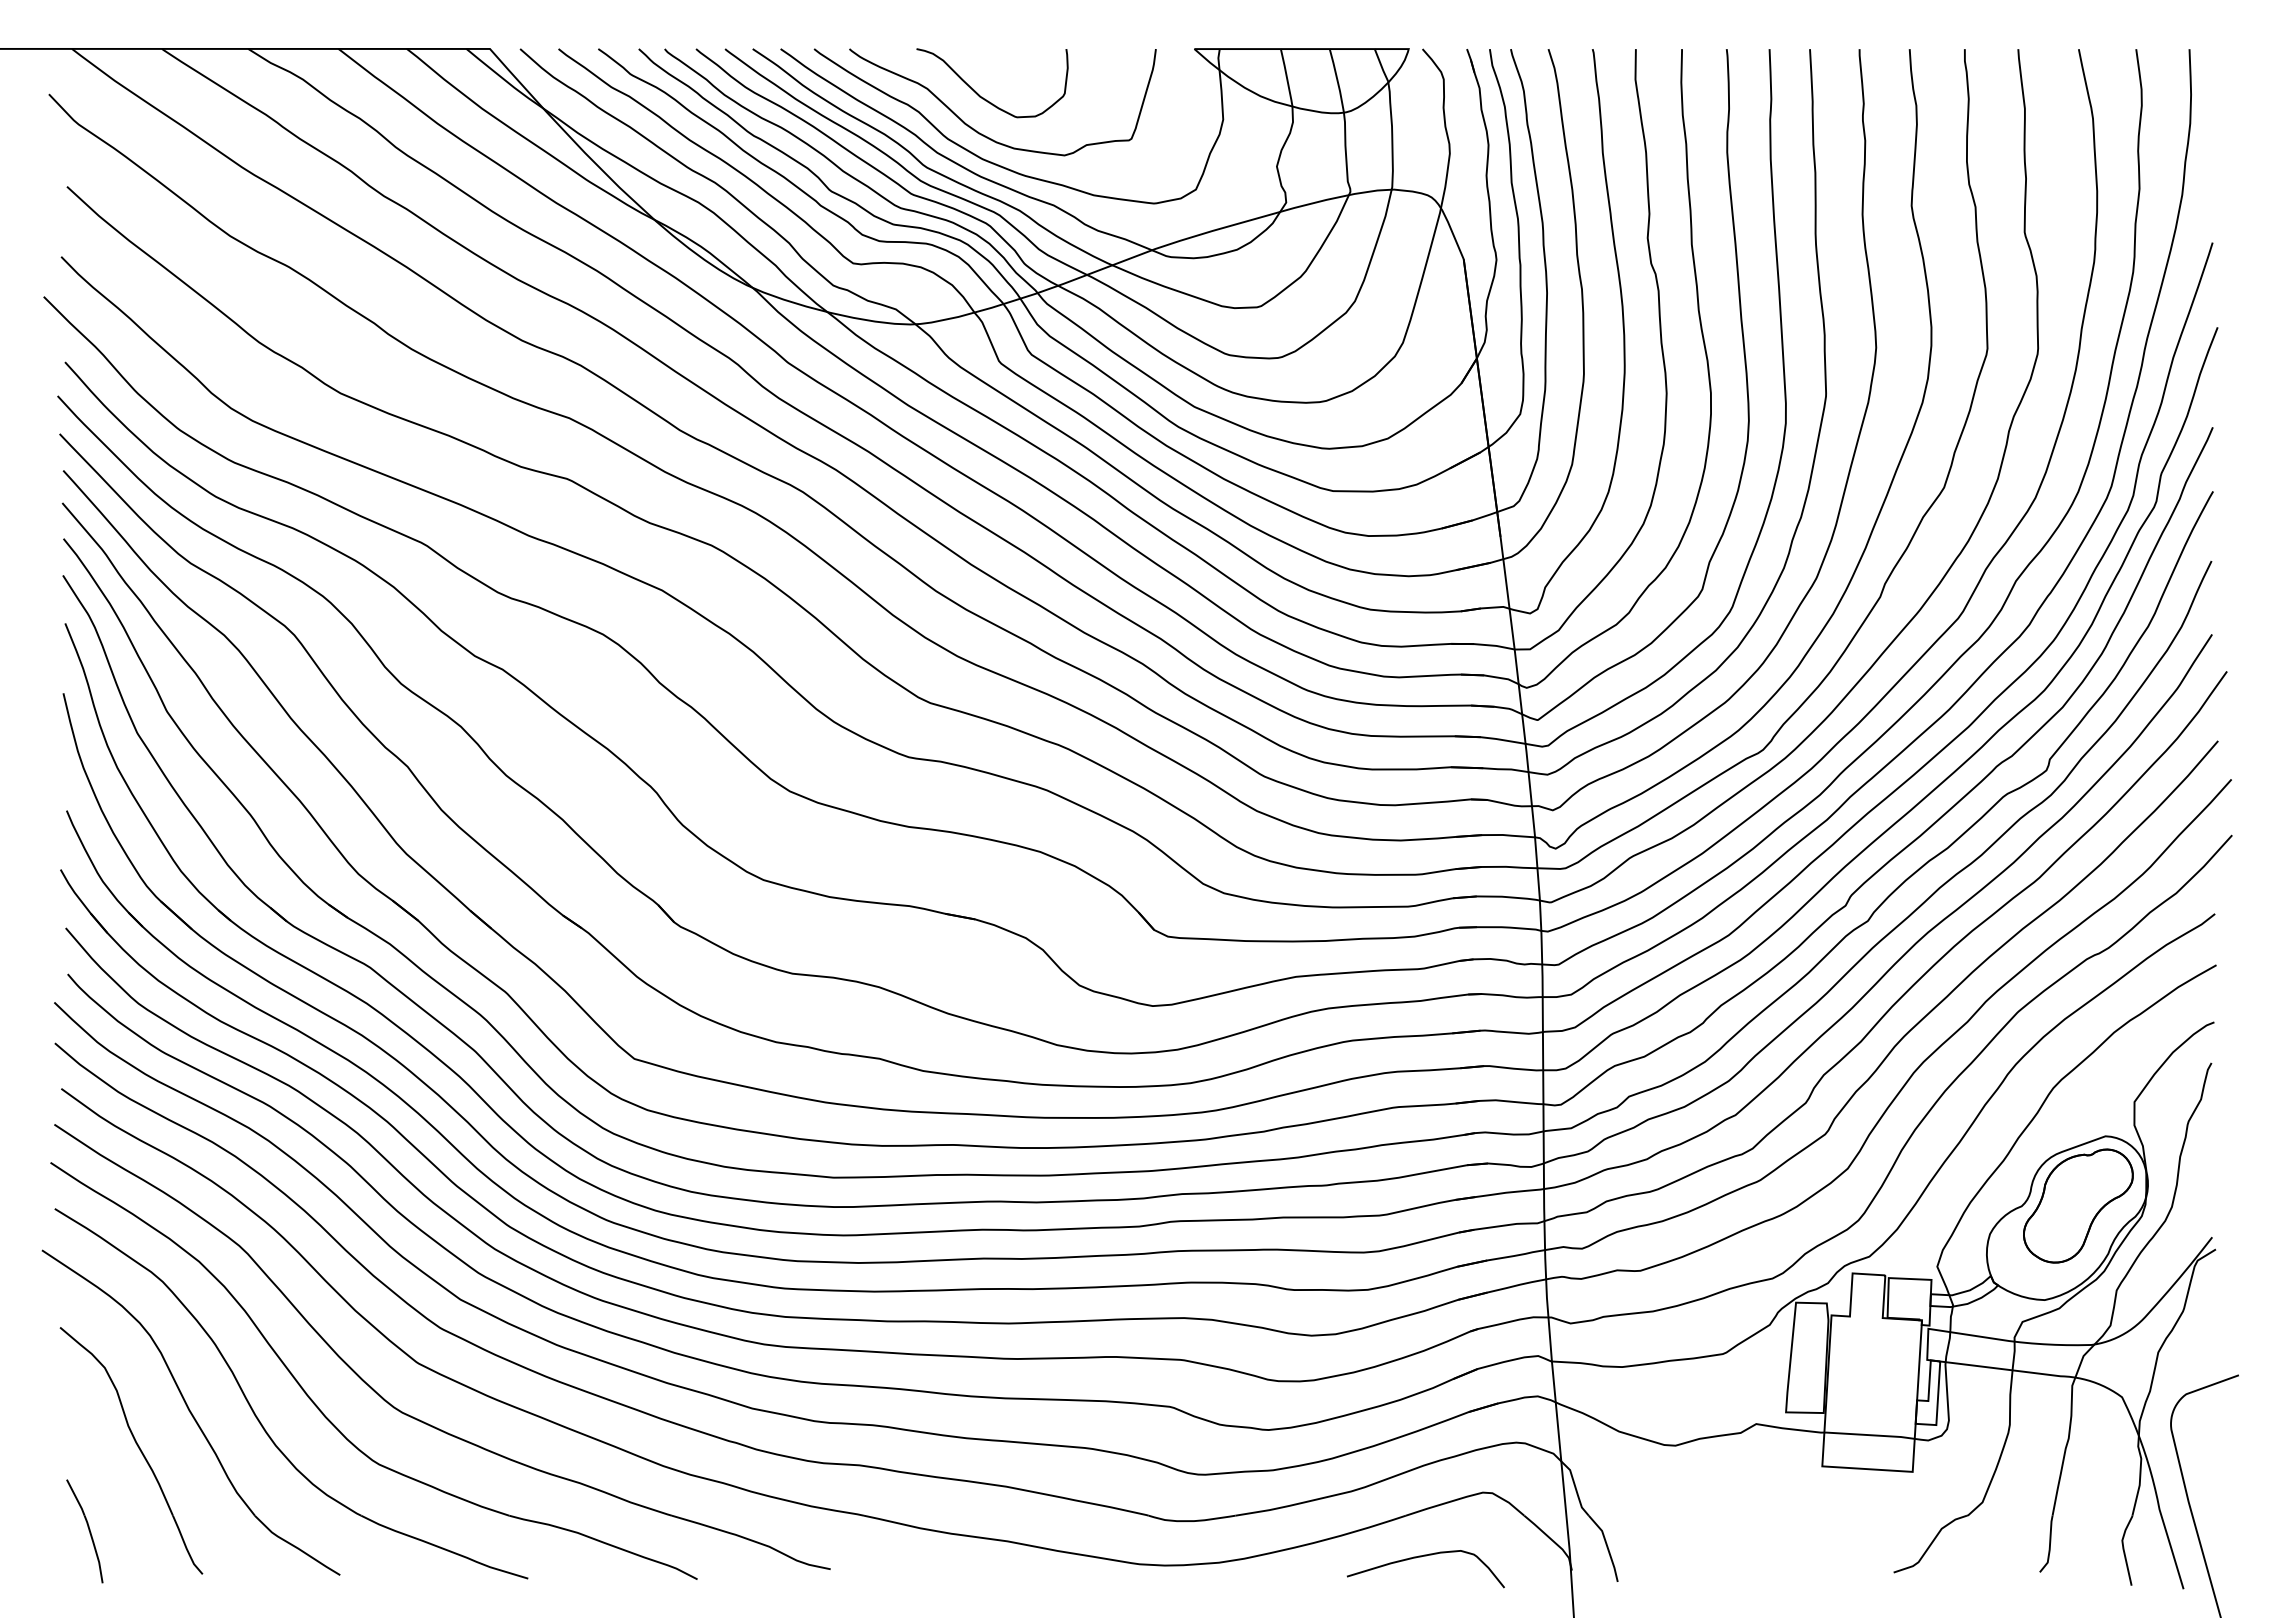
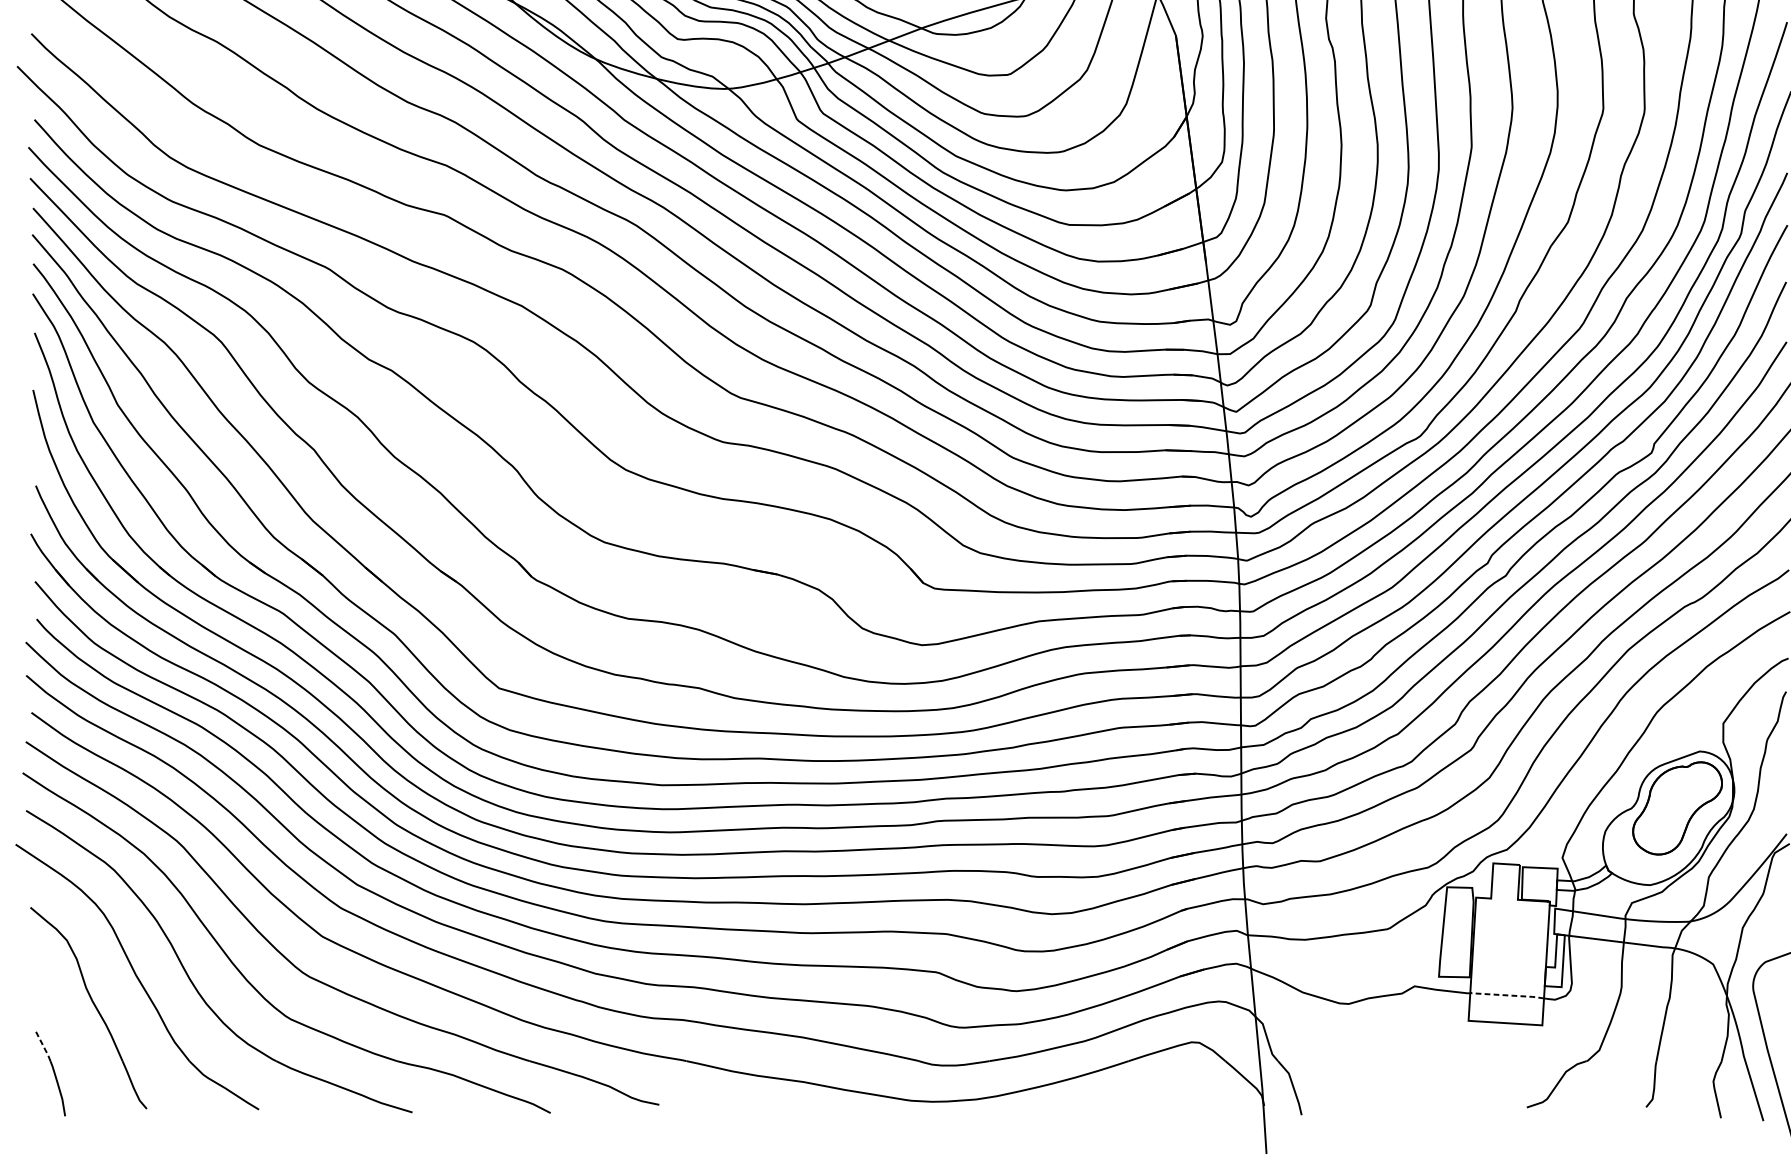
line: (1869, 1435) -> (1507, 995), solid -> dashed
line: (76, 1498) -> (43, 1047), solid -> dashed
curve: (1421, 1557) -> (1141, 1095), removed

